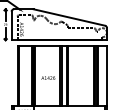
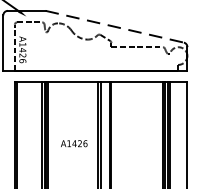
line: (69, 17) -> (115, 26), solid -> dashed

